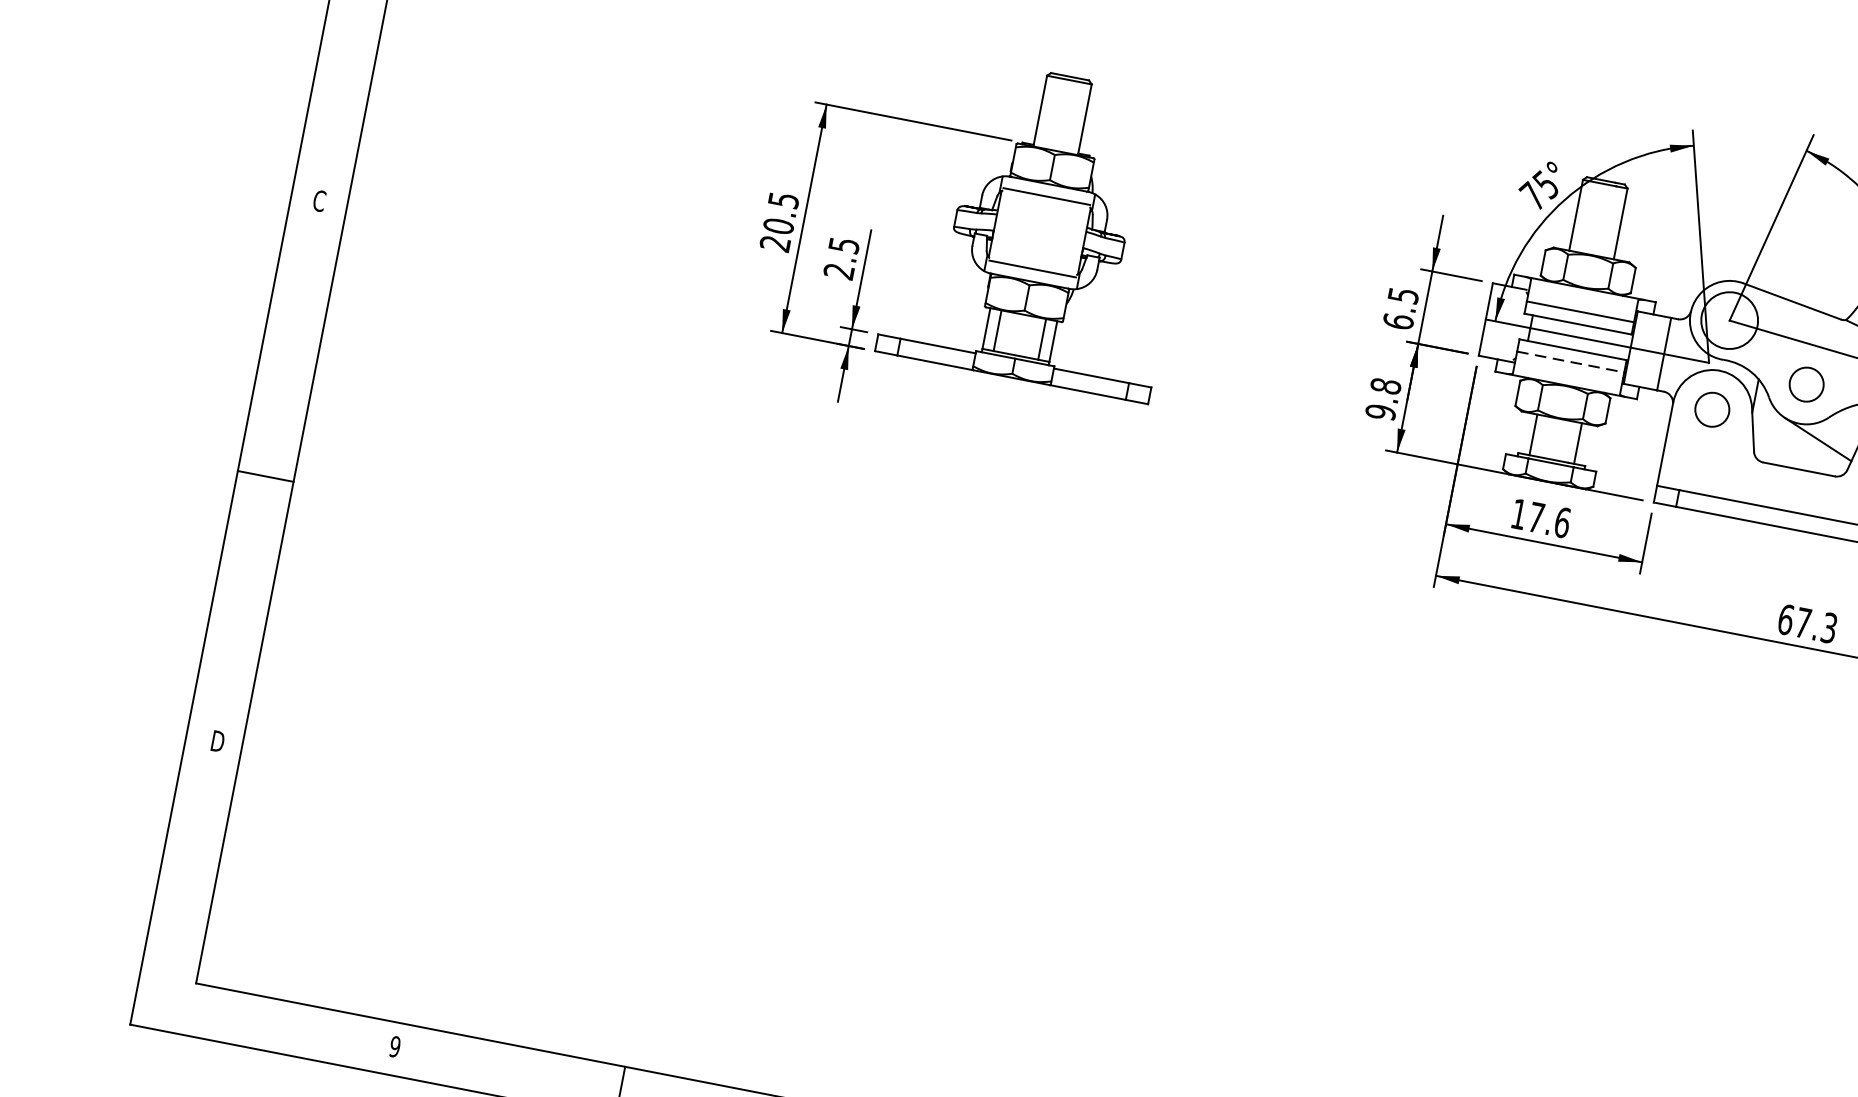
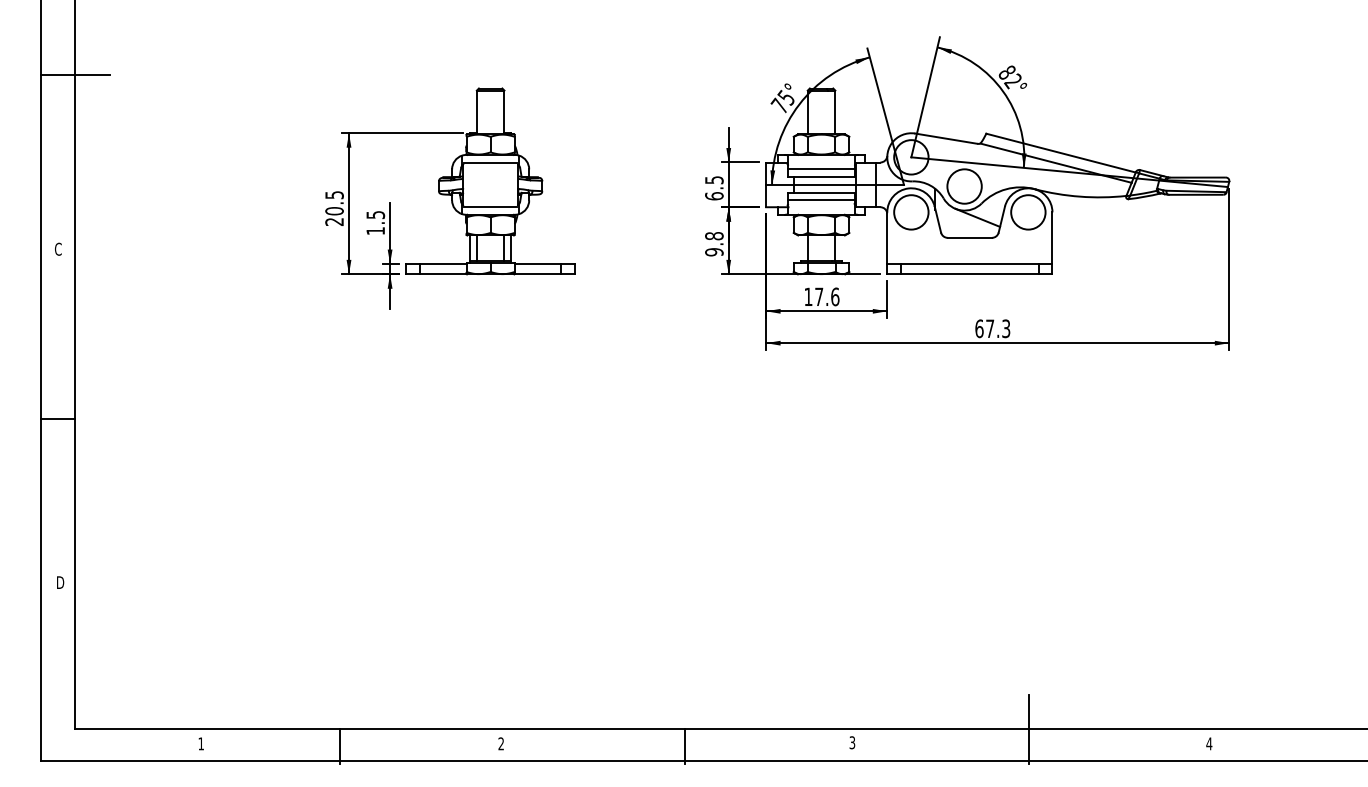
text: (838, 272) -> (375, 231), 2.5 -> 1.5
line: (1572, 362) -> (822, 200), dashed -> solid
circle: (1806, 384) -> (964, 186), size x1.67
circle: (1712, 409) -> (911, 212), size x1.67
text: (395, 1046) -> (201, 743), 9 -> 1

